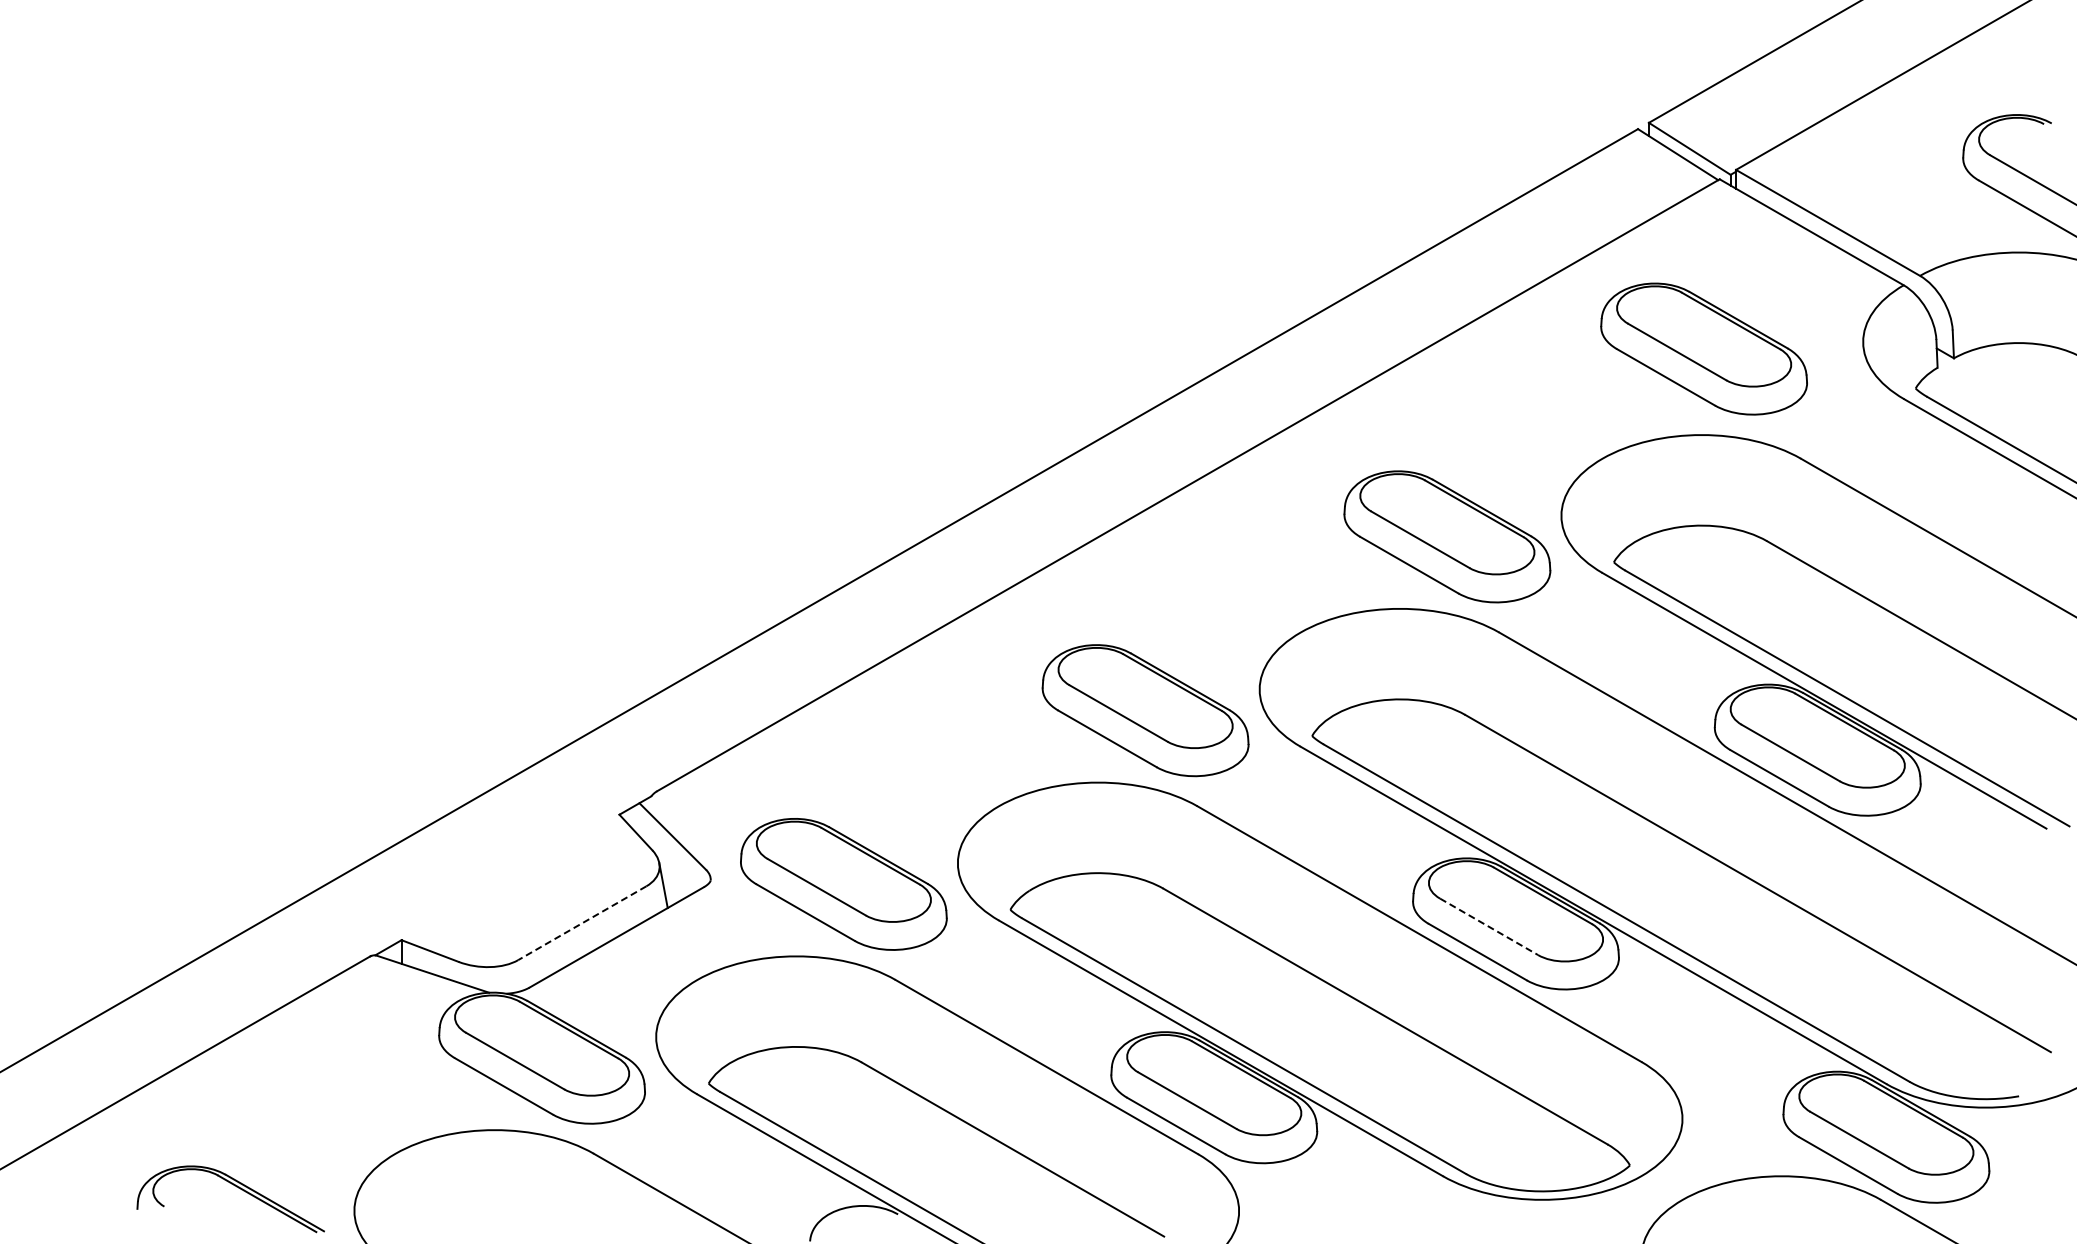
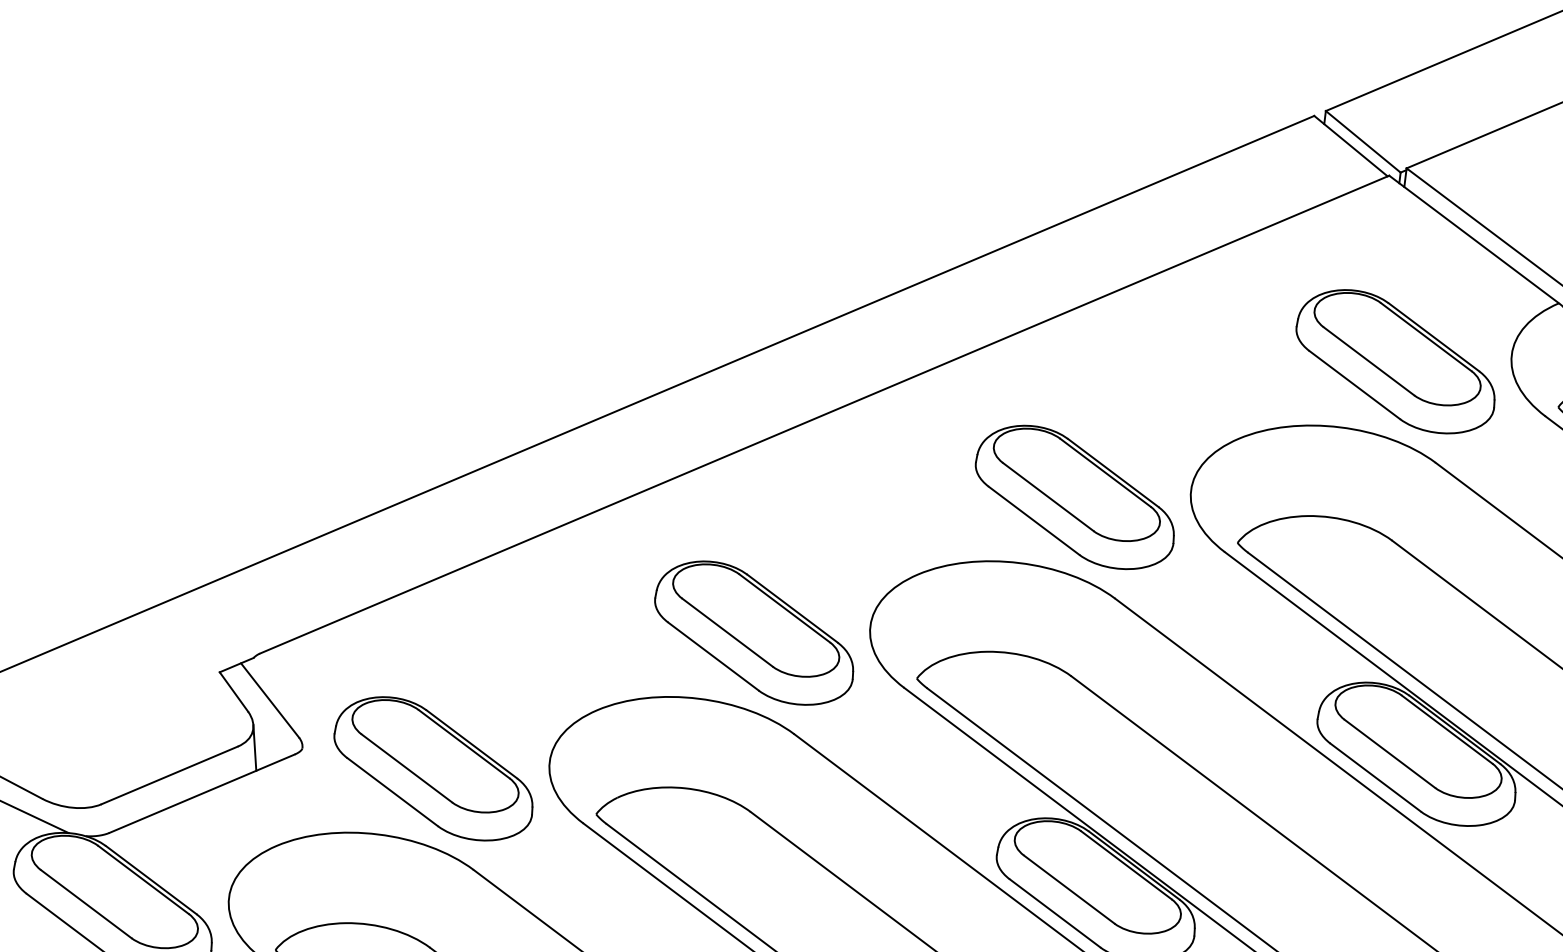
part: (1703, 348) -> (1395, 361), moved
line: (582, 923) -> (169, 775), dashed -> solid
line: (1489, 926) -> (1069, 889), dashed -> solid

